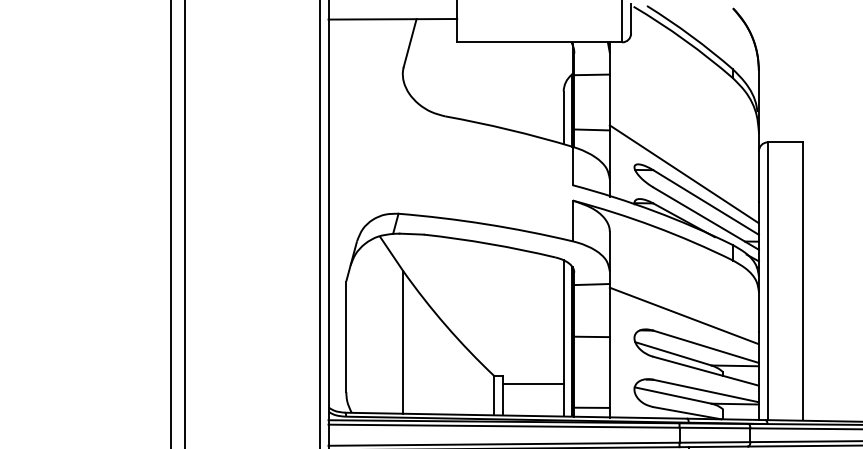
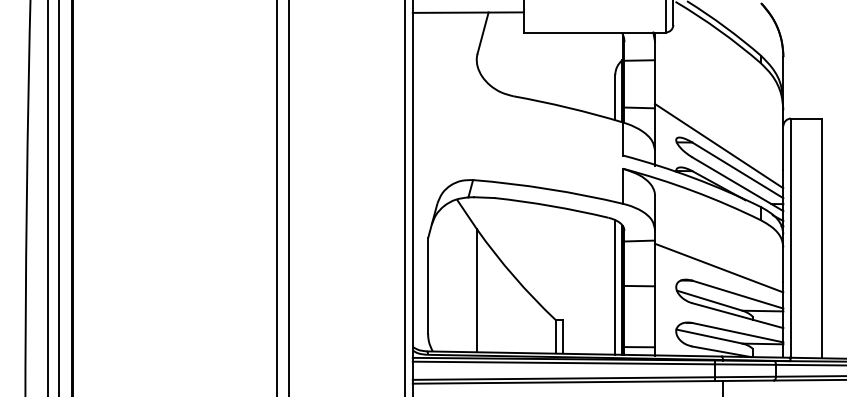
line: (533, 383) -> (589, 326), removed

